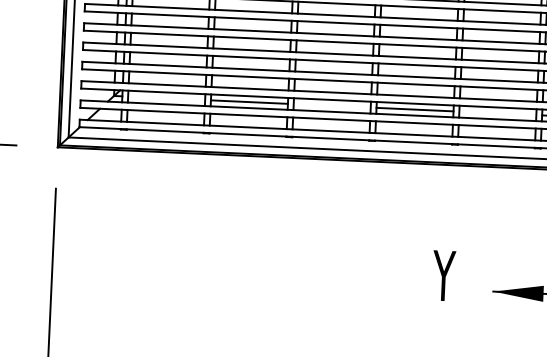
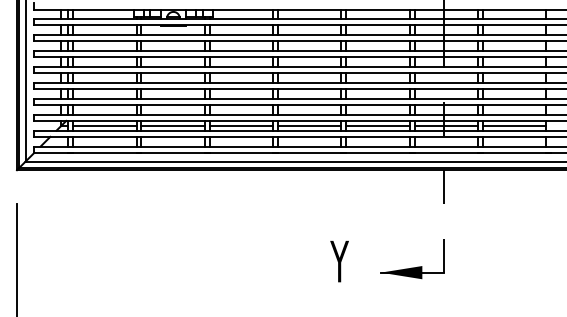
line: (166, 97) -> (104, 125), added
line: (332, 105) -> (241, 125), added
line: (497, 112) -> (377, 125), added

